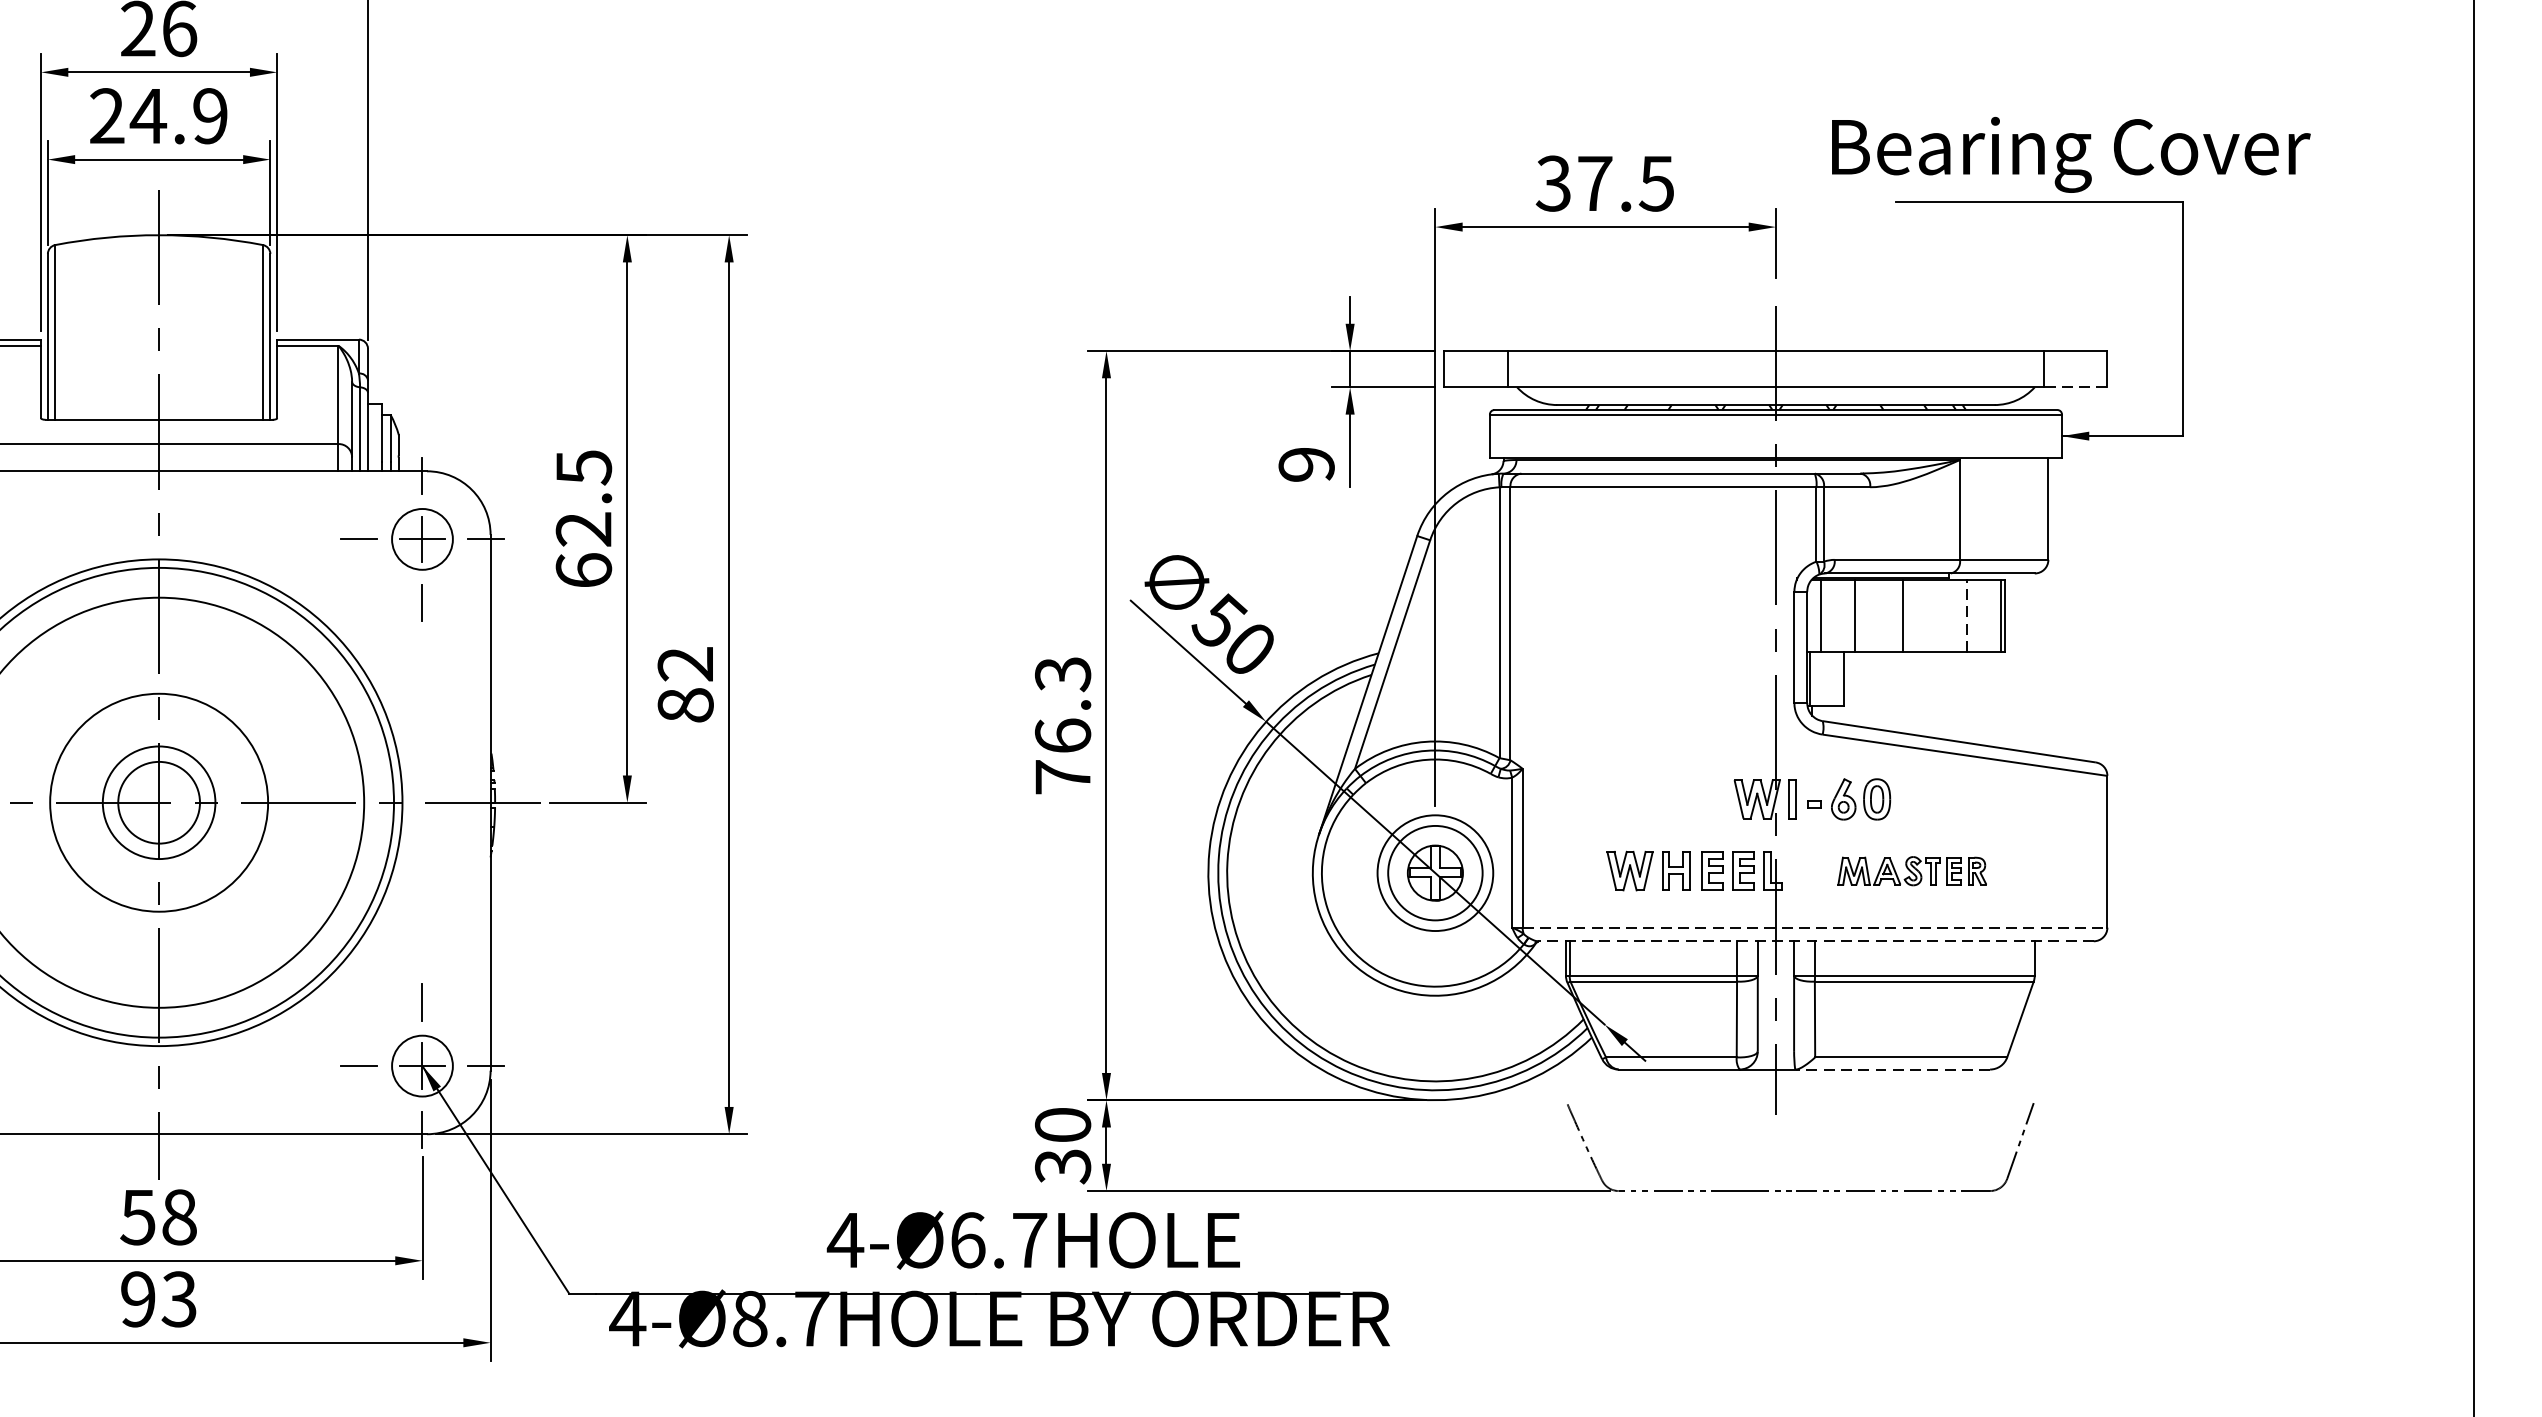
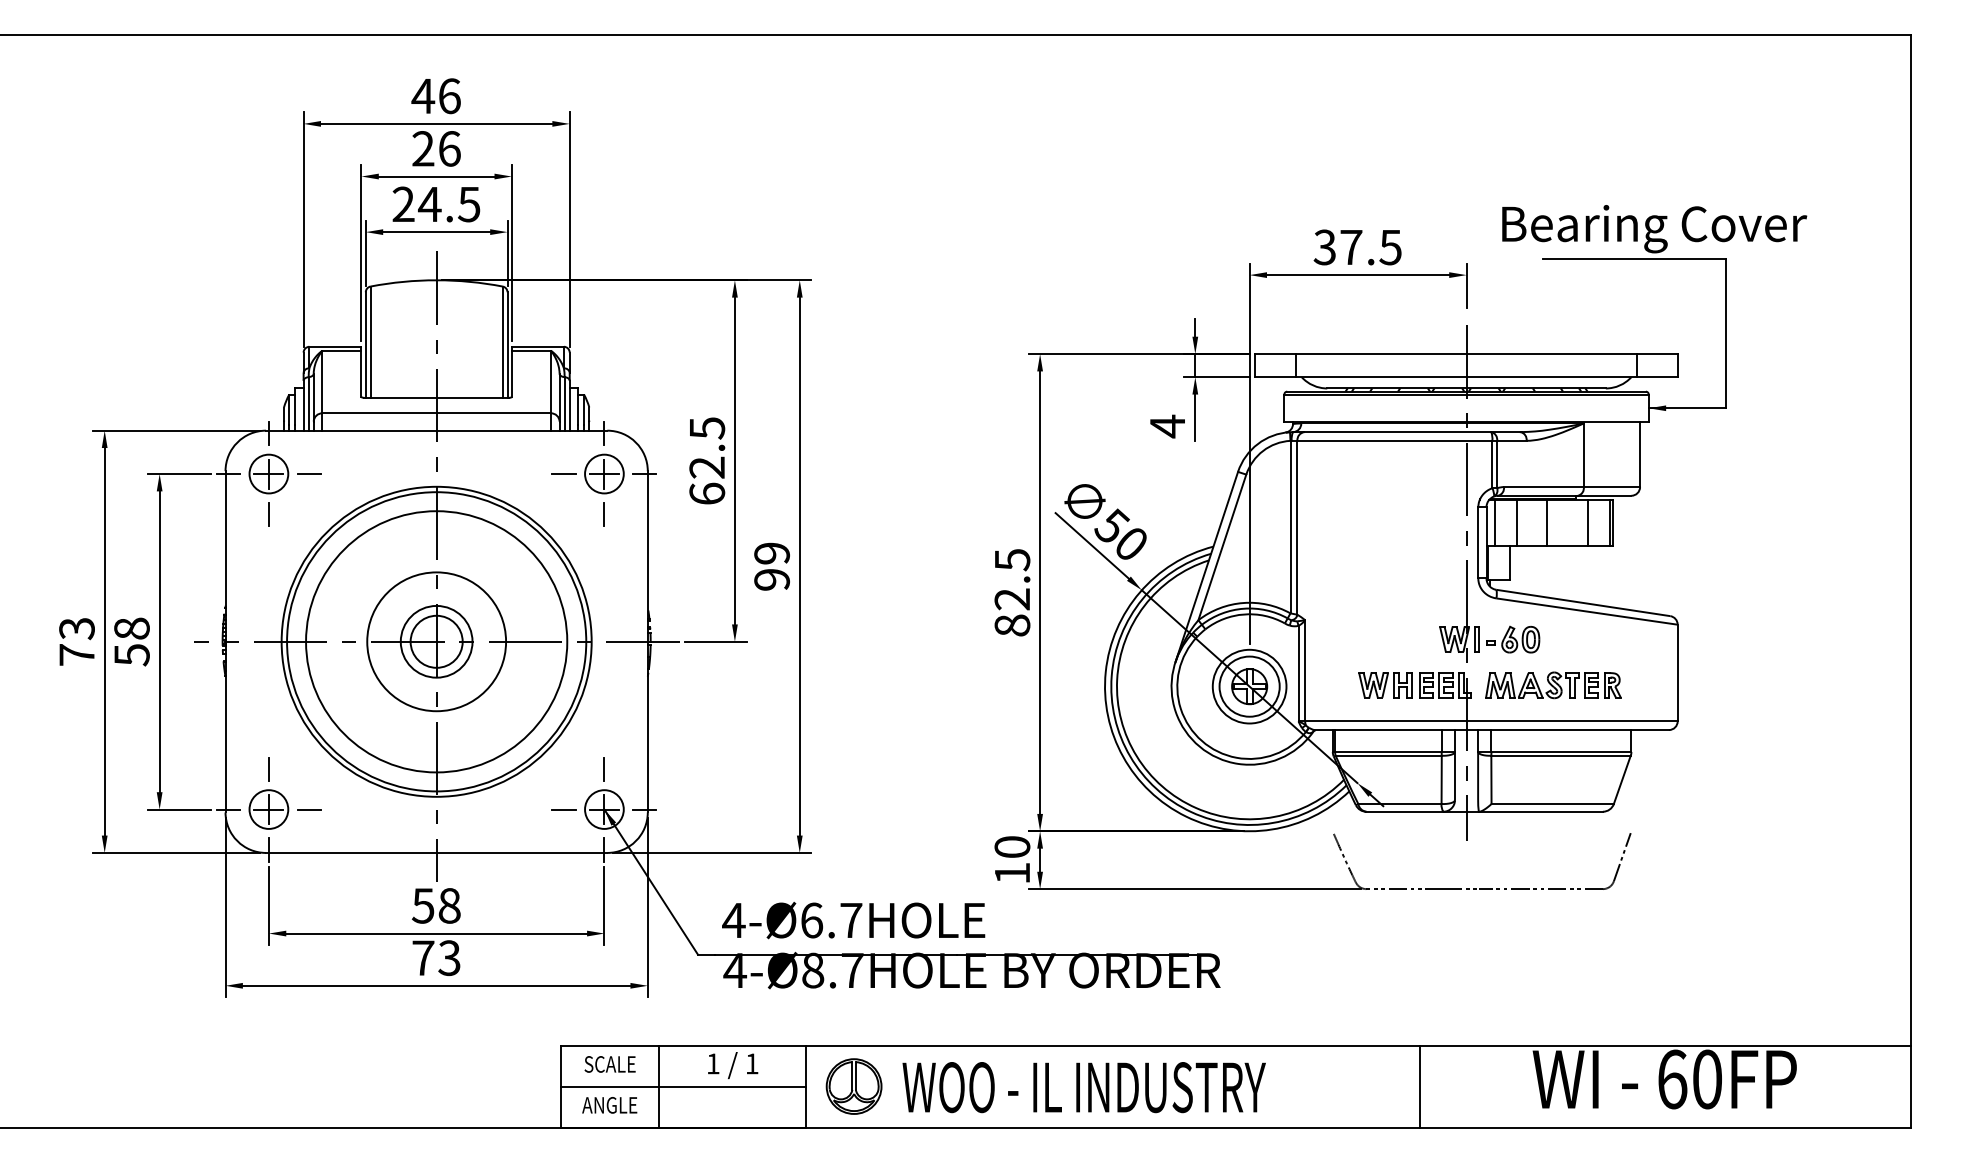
text: (209, 116) -> (468, 204), 24.9 -> 24.5
line: (2074, 387) -> (1656, 377), dashed -> solid
text: (1306, 464) -> (1167, 426), 9 -> 4
line: (1967, 615) -> (1588, 522), dashed -> solid
text: (686, 684) -> (772, 566), 82 -> 99
text: (1063, 725) -> (1012, 592), 76.3 -> 82.5
part: (1912, 871) -> (1553, 685), size x1.43
line: (1815, 927) -> (1491, 721), dashed -> solid
line: (1815, 941) -> (1491, 730), dashed -> solid
line: (1893, 1069) -> (1541, 811), dashed -> solid
text: (1063, 1166) -> (1012, 873), 30 -> 10
text: (1033, 1240) -> (853, 920), moved
text: (138, 1299) -> (423, 958), 93 -> 73

